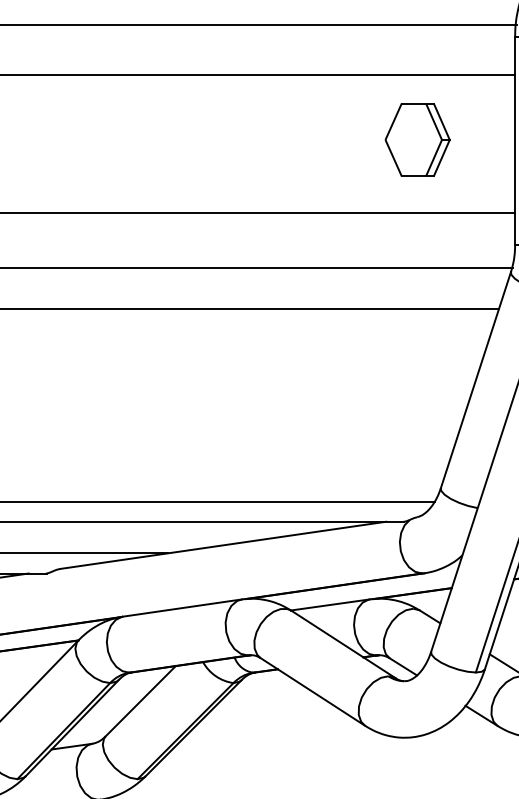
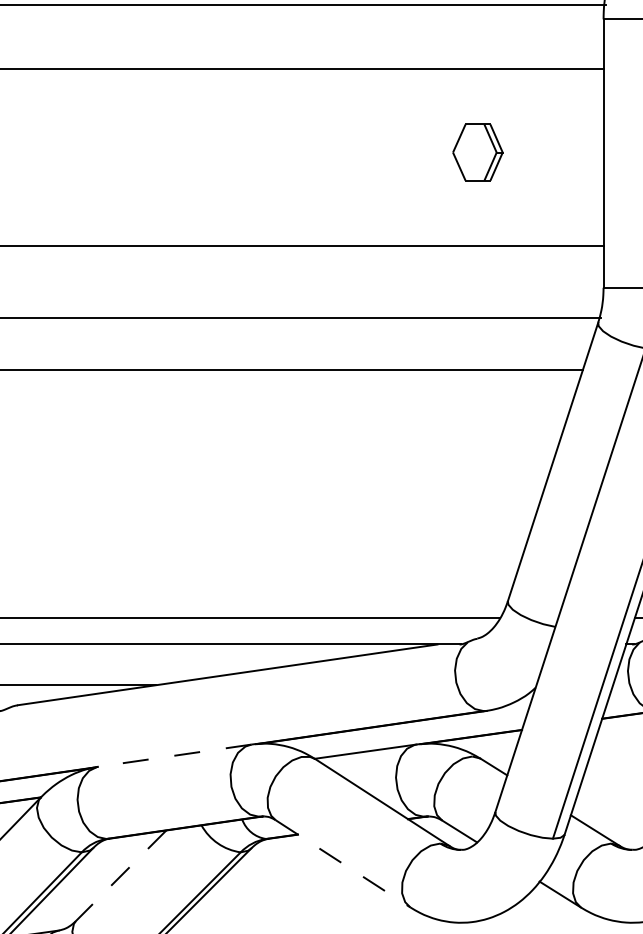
part: (417, 139) -> (477, 151), size x0.6
line: (182, 608) -> (175, 756), solid -> dashed
line: (313, 692) -> (343, 864), solid -> dashed
line: (140, 701) -> (120, 876), solid -> dashed

